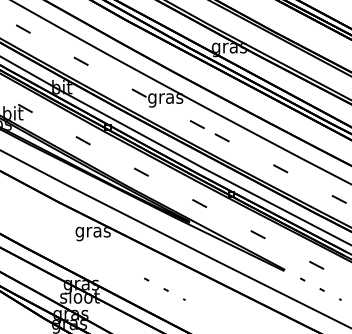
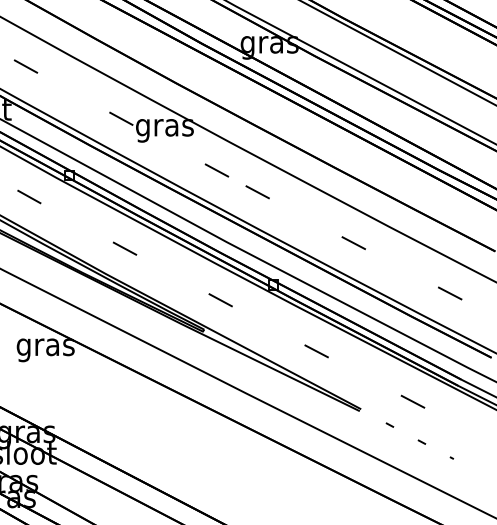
line: (164, 288) -> (162, 439), removed

